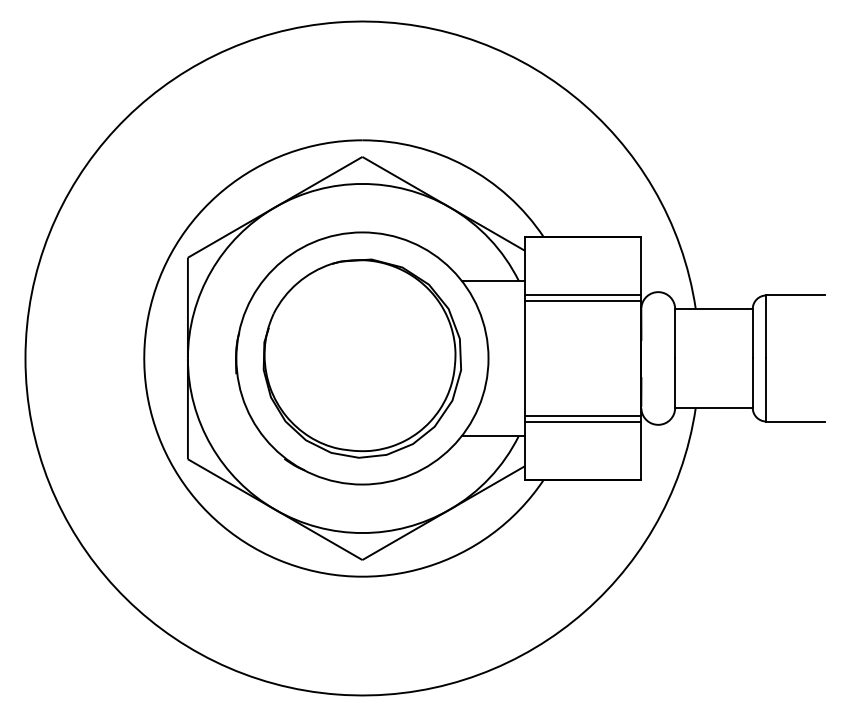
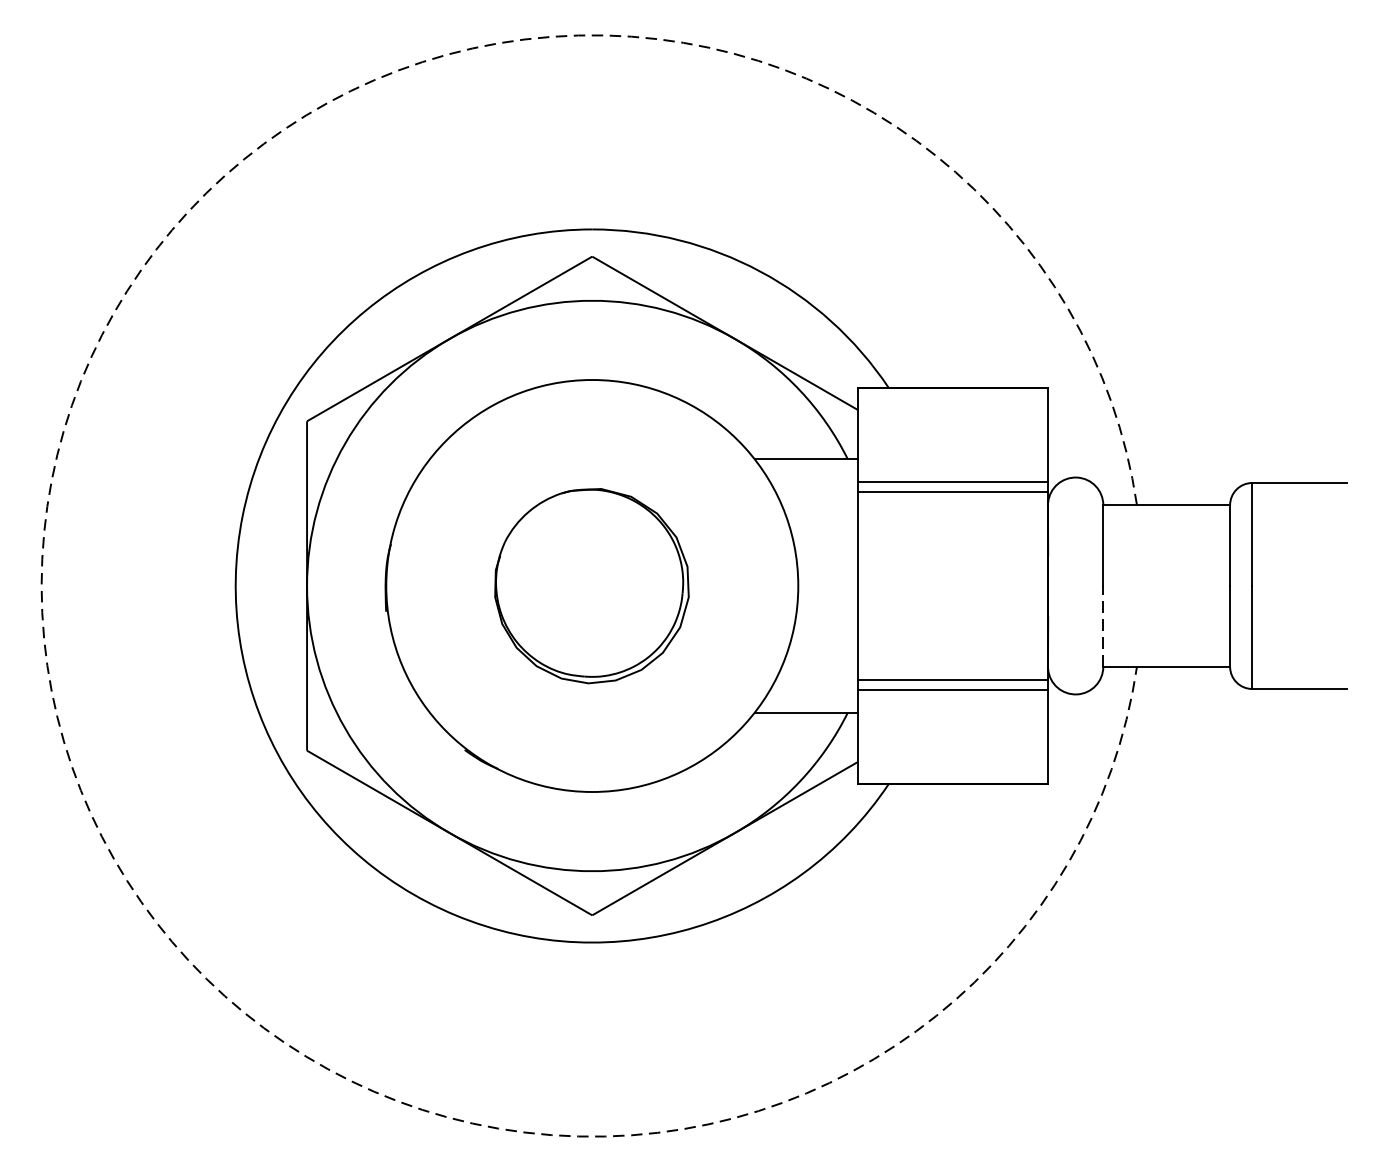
arc: (25, 358) -> (41, 586), solid -> dashed
part: (361, 358) -> (590, 586), size x0.6
line: (675, 383) -> (1103, 626), solid -> dashed

